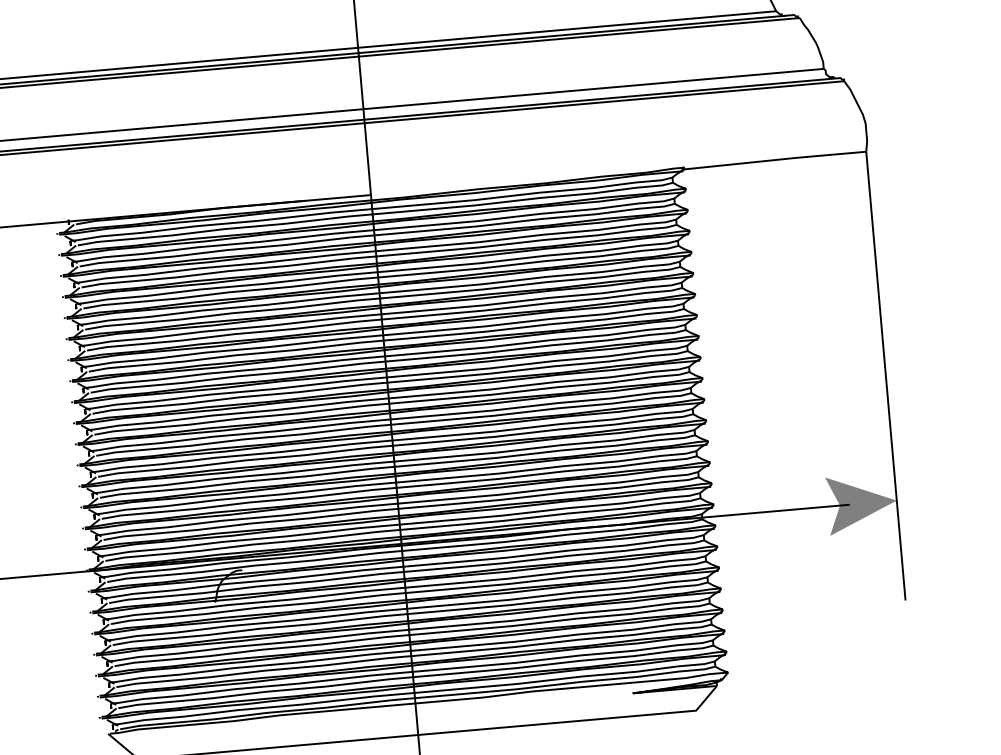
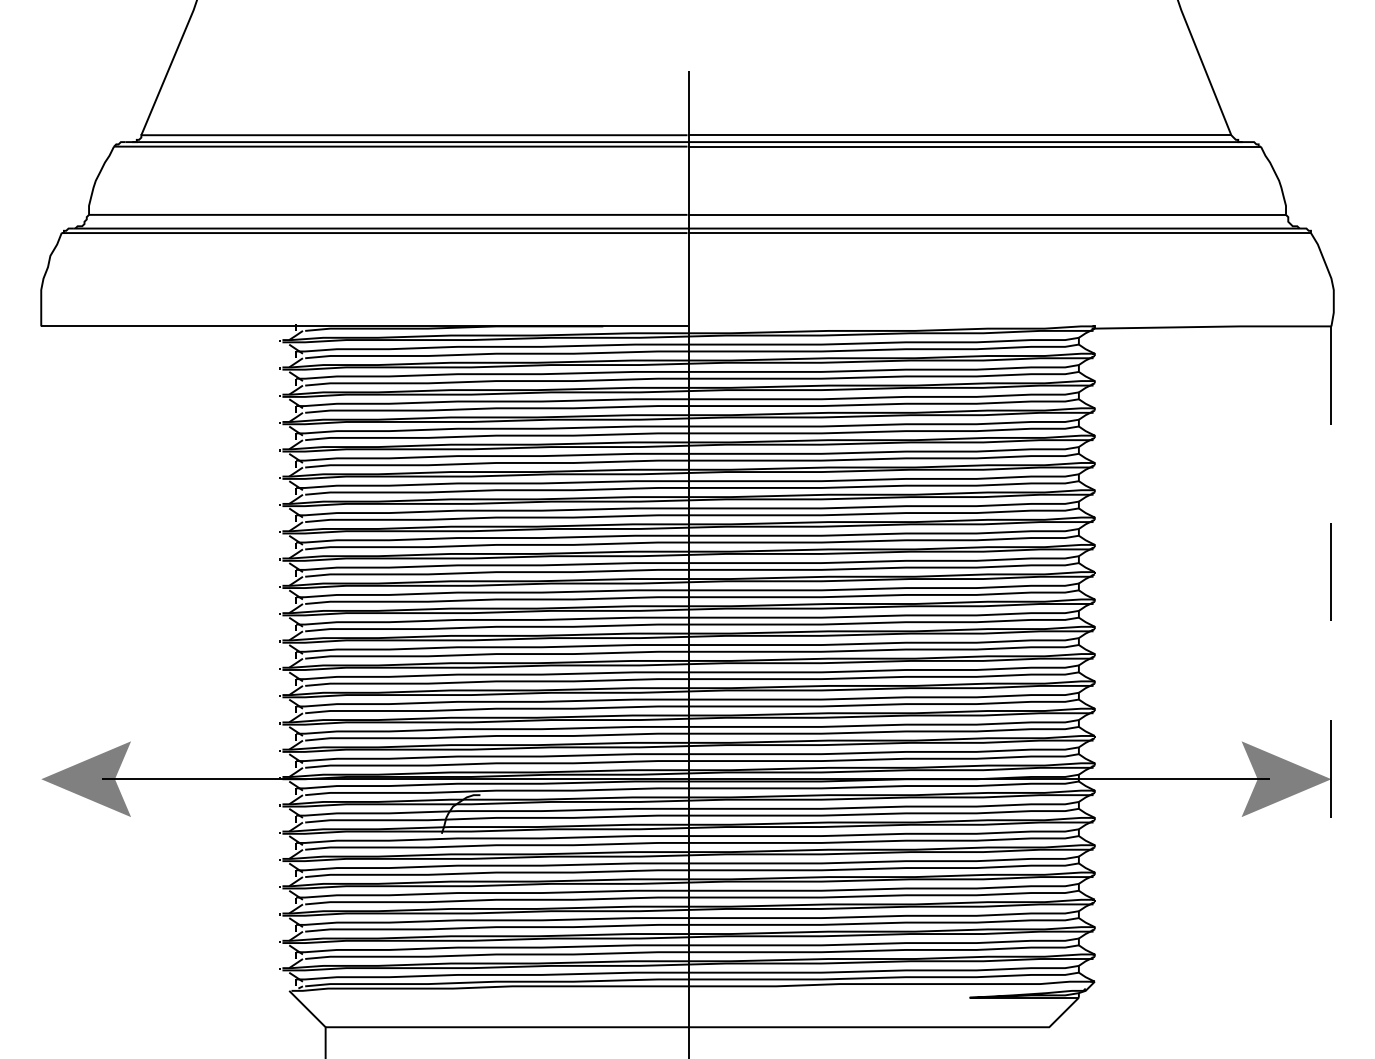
line: (886, 376) -> (1331, 618), solid -> dashed

